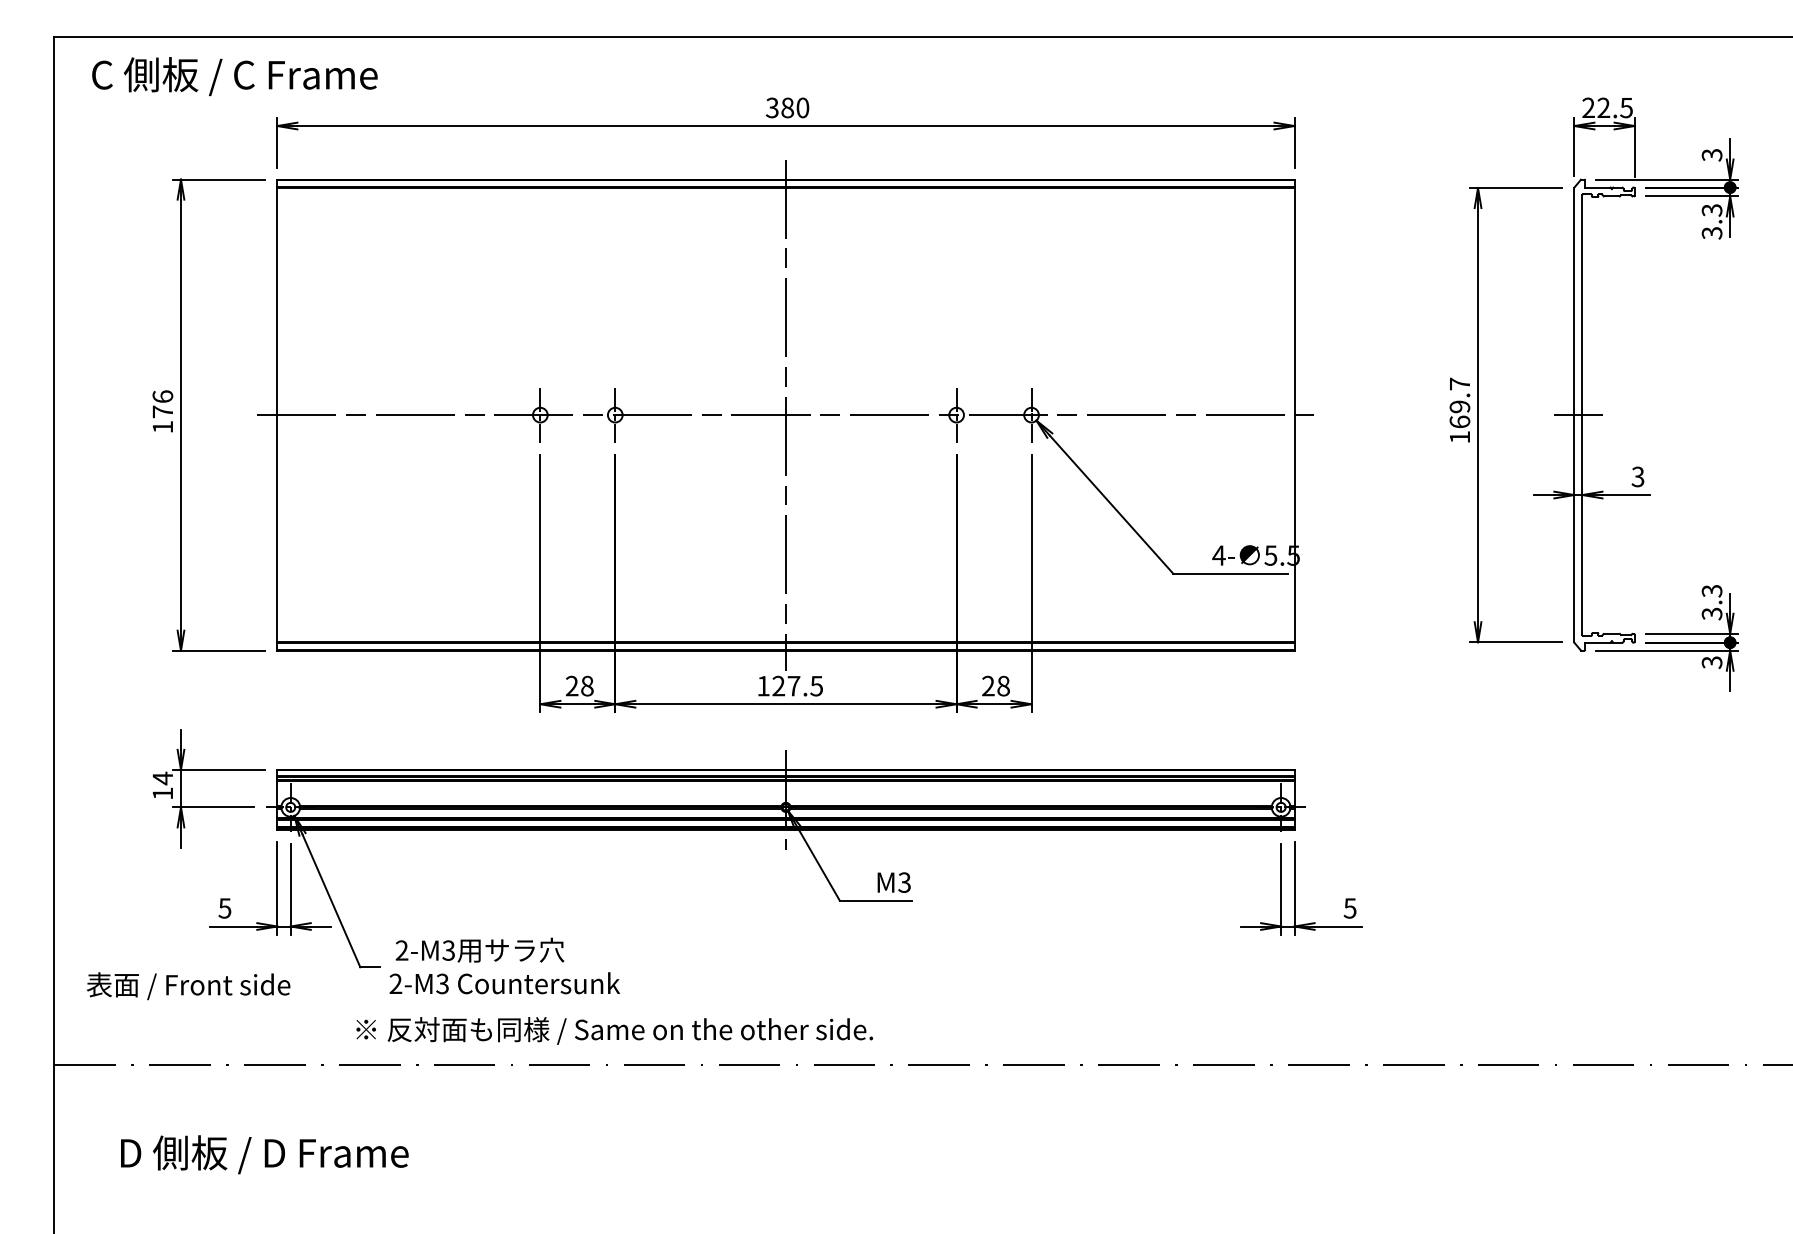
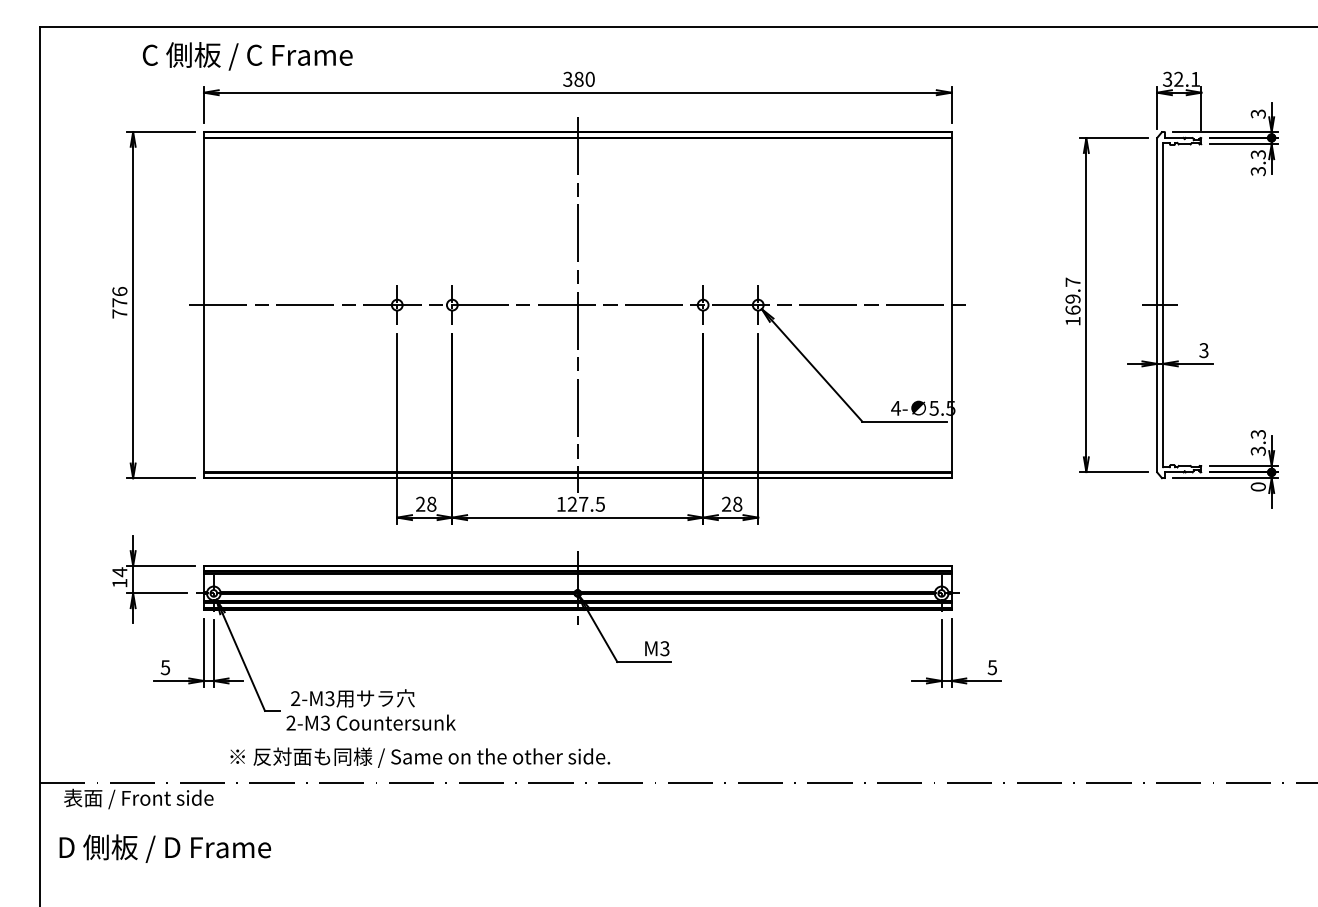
text: (234, 76) -> (247, 56), moved
text: (1607, 108) -> (1181, 79), 22.5 -> 32.1
text: (162, 426) -> (119, 313), 176 -> 776
text: (1711, 662) -> (1257, 486), 3 -> 0
text: (188, 986) -> (138, 799), moved
text: (614, 1030) -> (420, 757), moved
text: (264, 1154) -> (165, 848), moved

